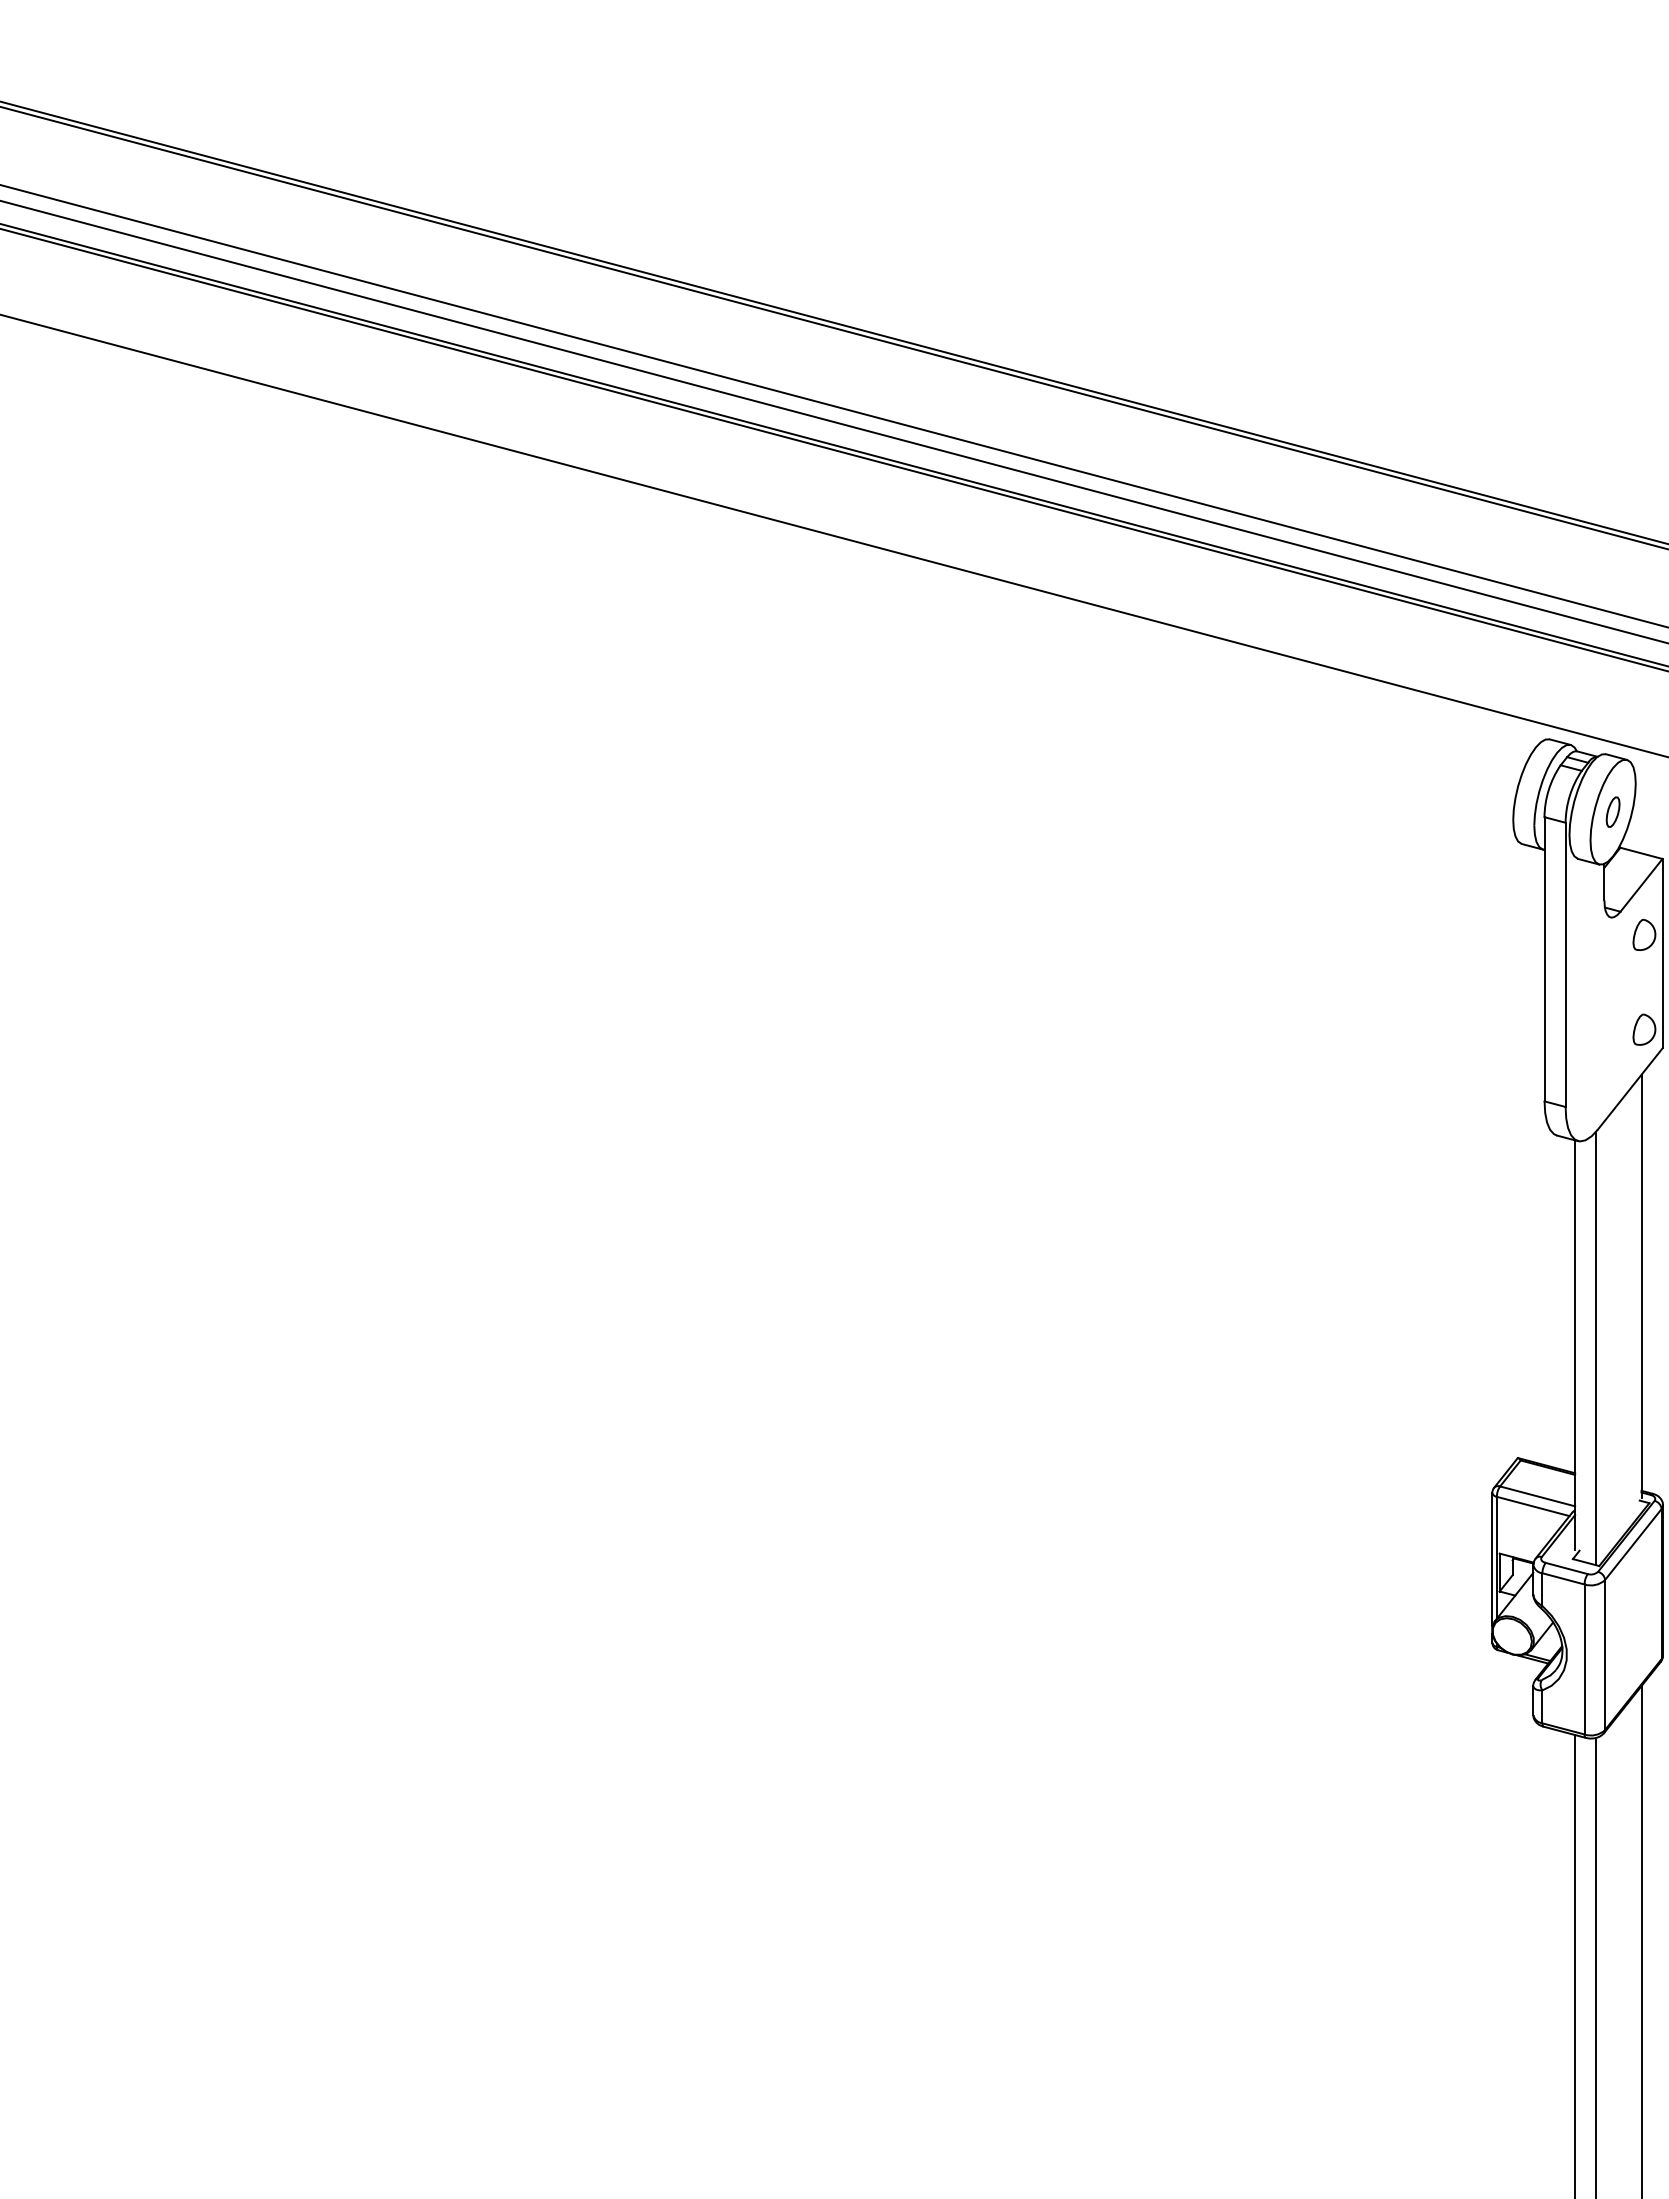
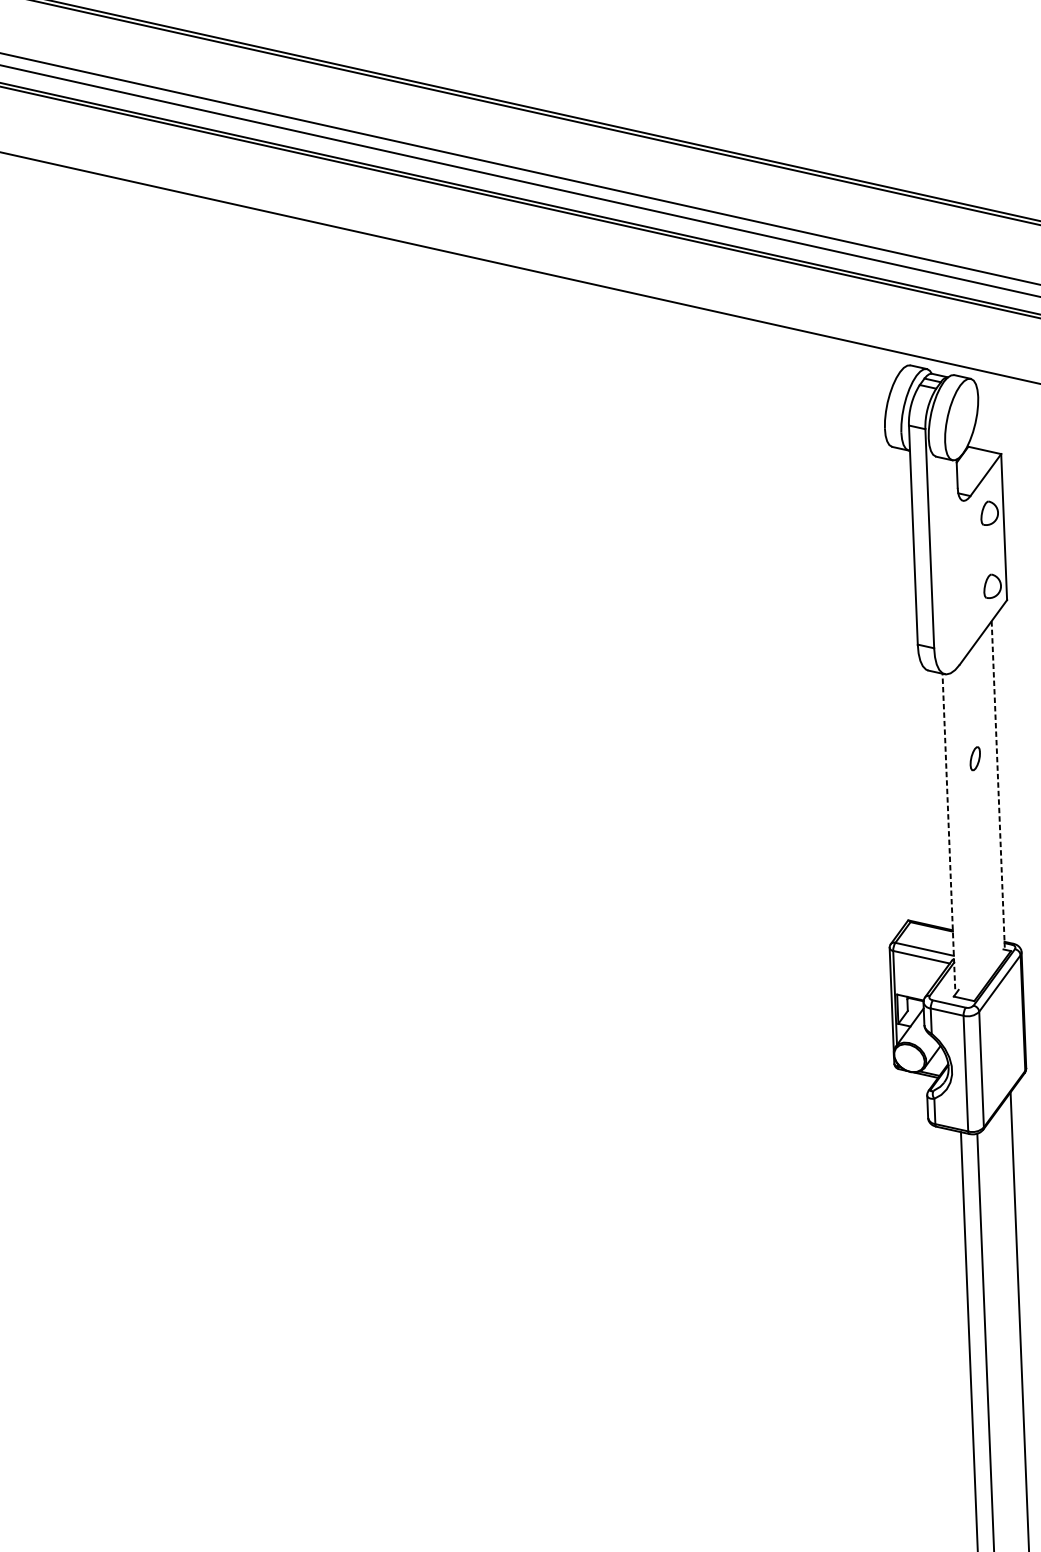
part: (1612, 811) -> (974, 758), moved
line: (1641, 1286) -> (998, 784), solid -> dashed
line: (1575, 1344) -> (949, 831), solid -> dashed
line: (1596, 1348) -> (965, 833), removed

